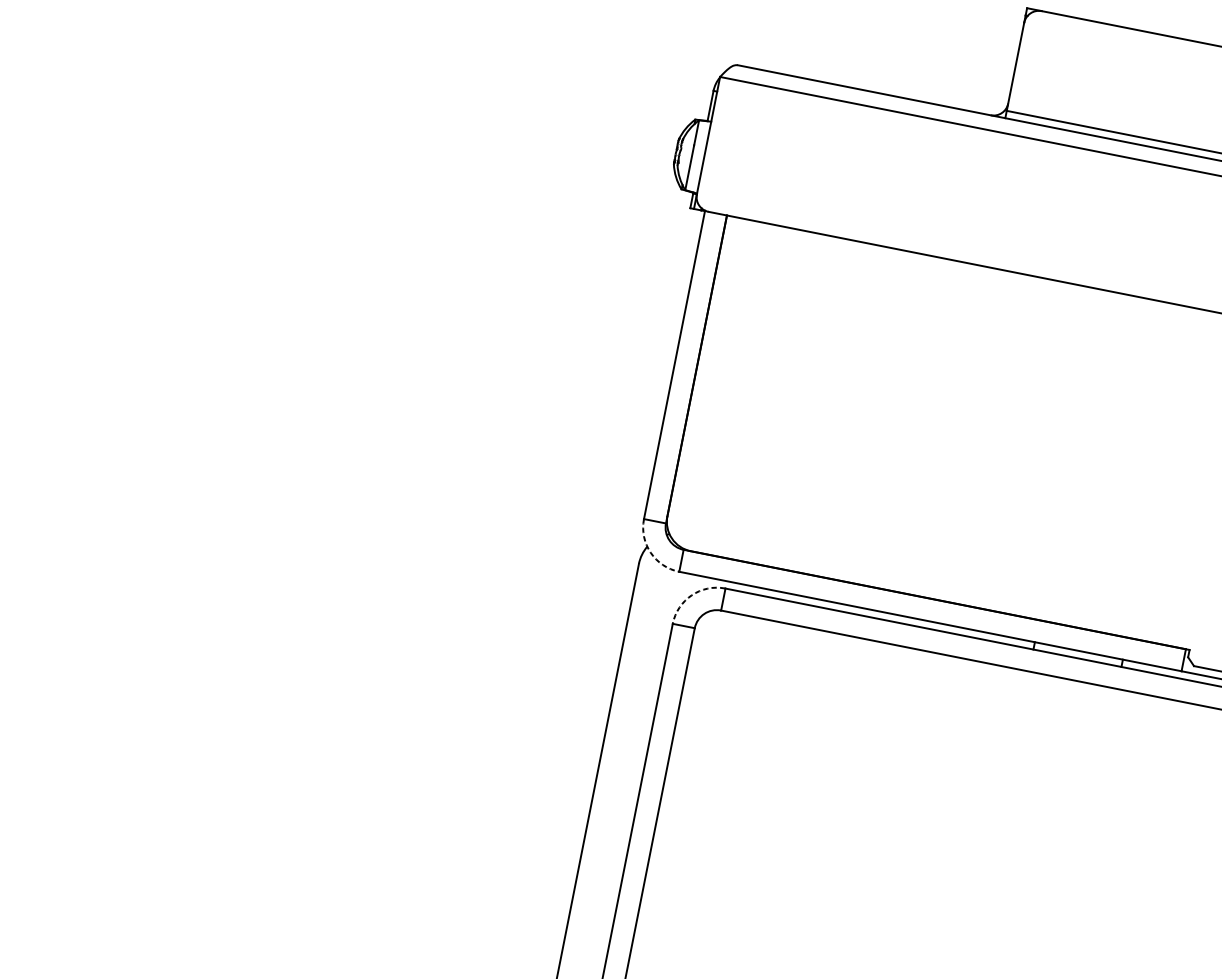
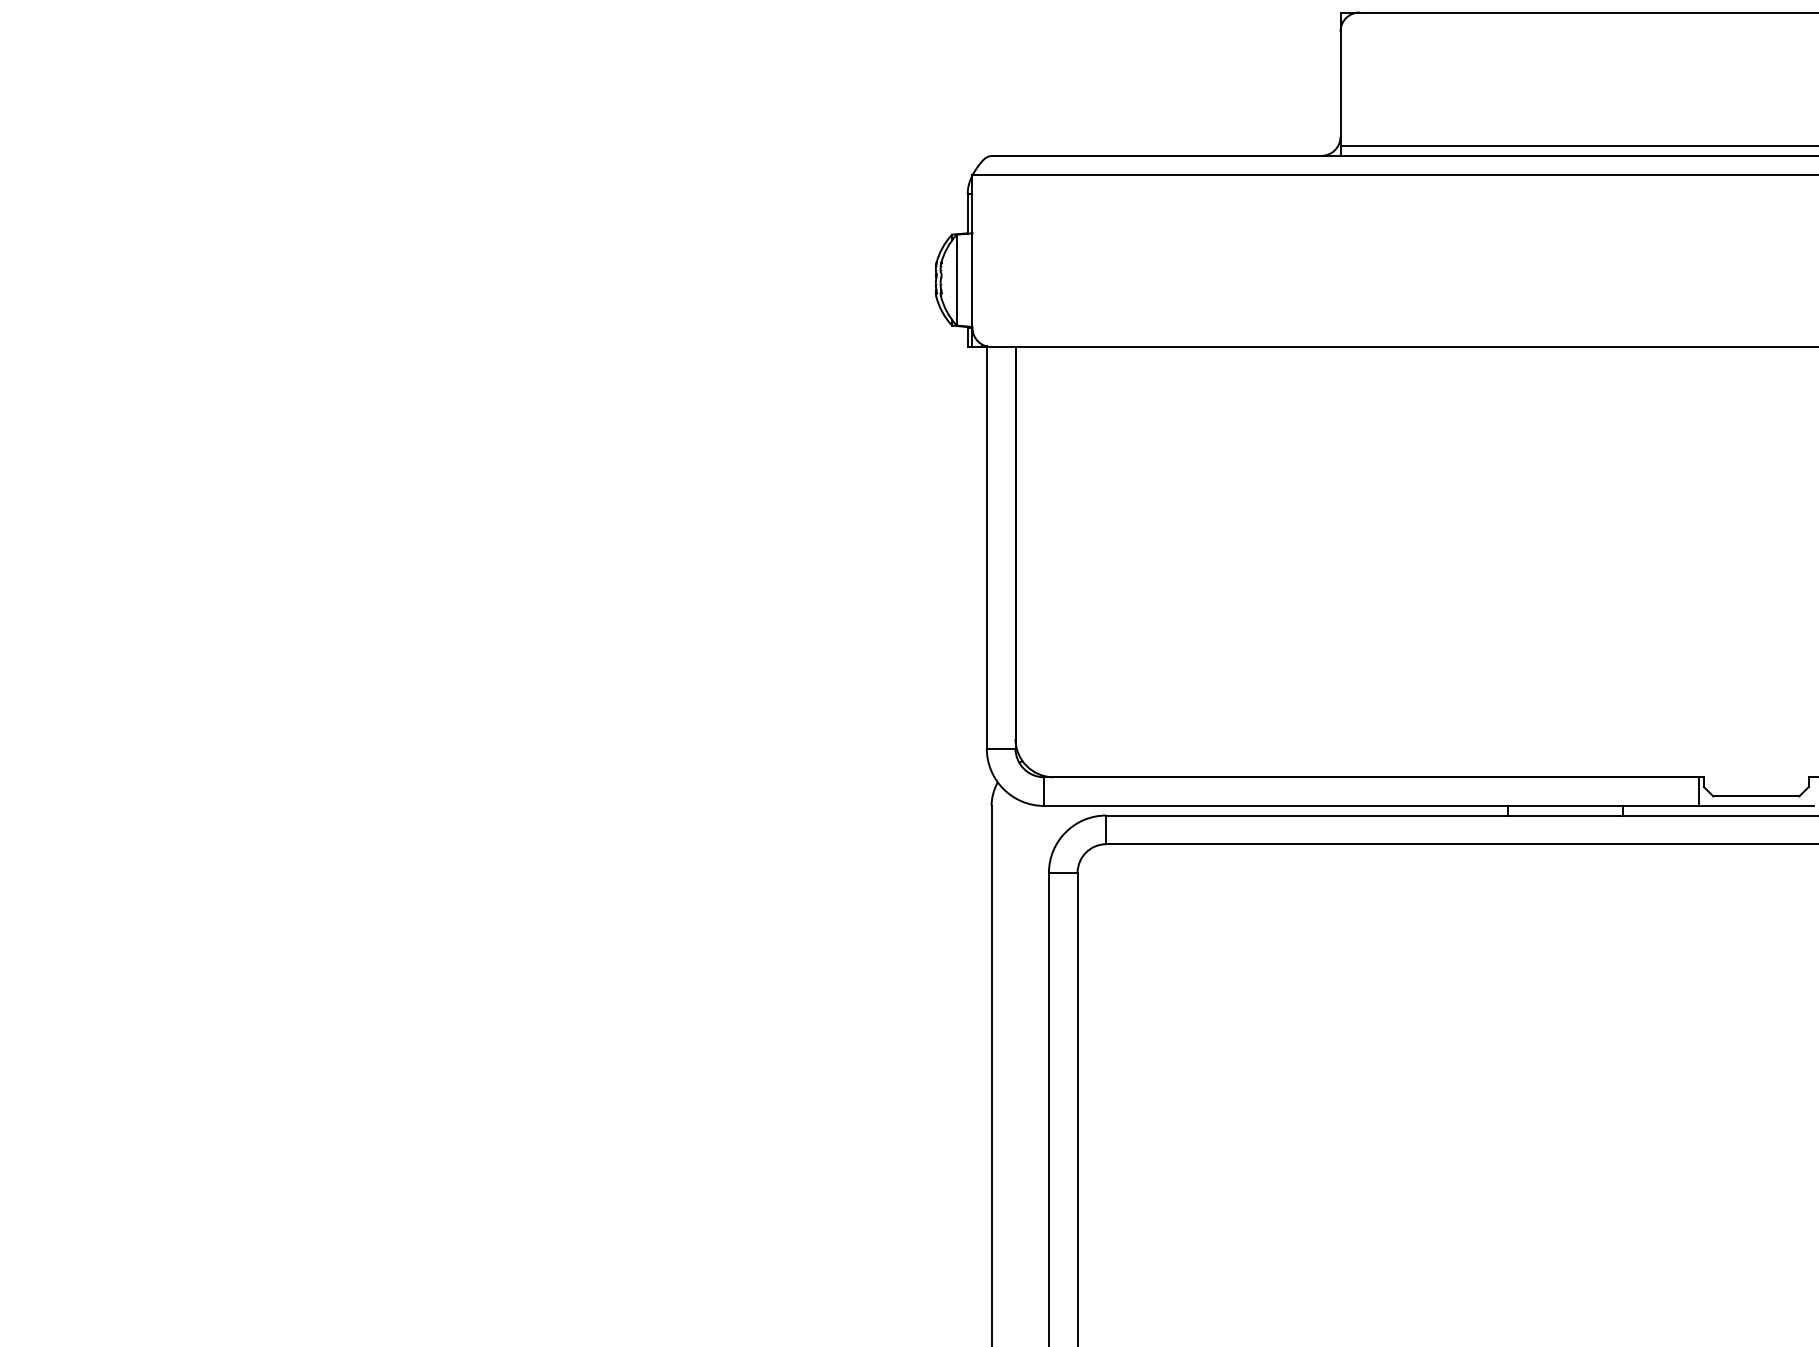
arc: (650, 553) -> (1003, 789), dashed -> solid
arc: (691, 595) -> (1065, 832), dashed -> solid

